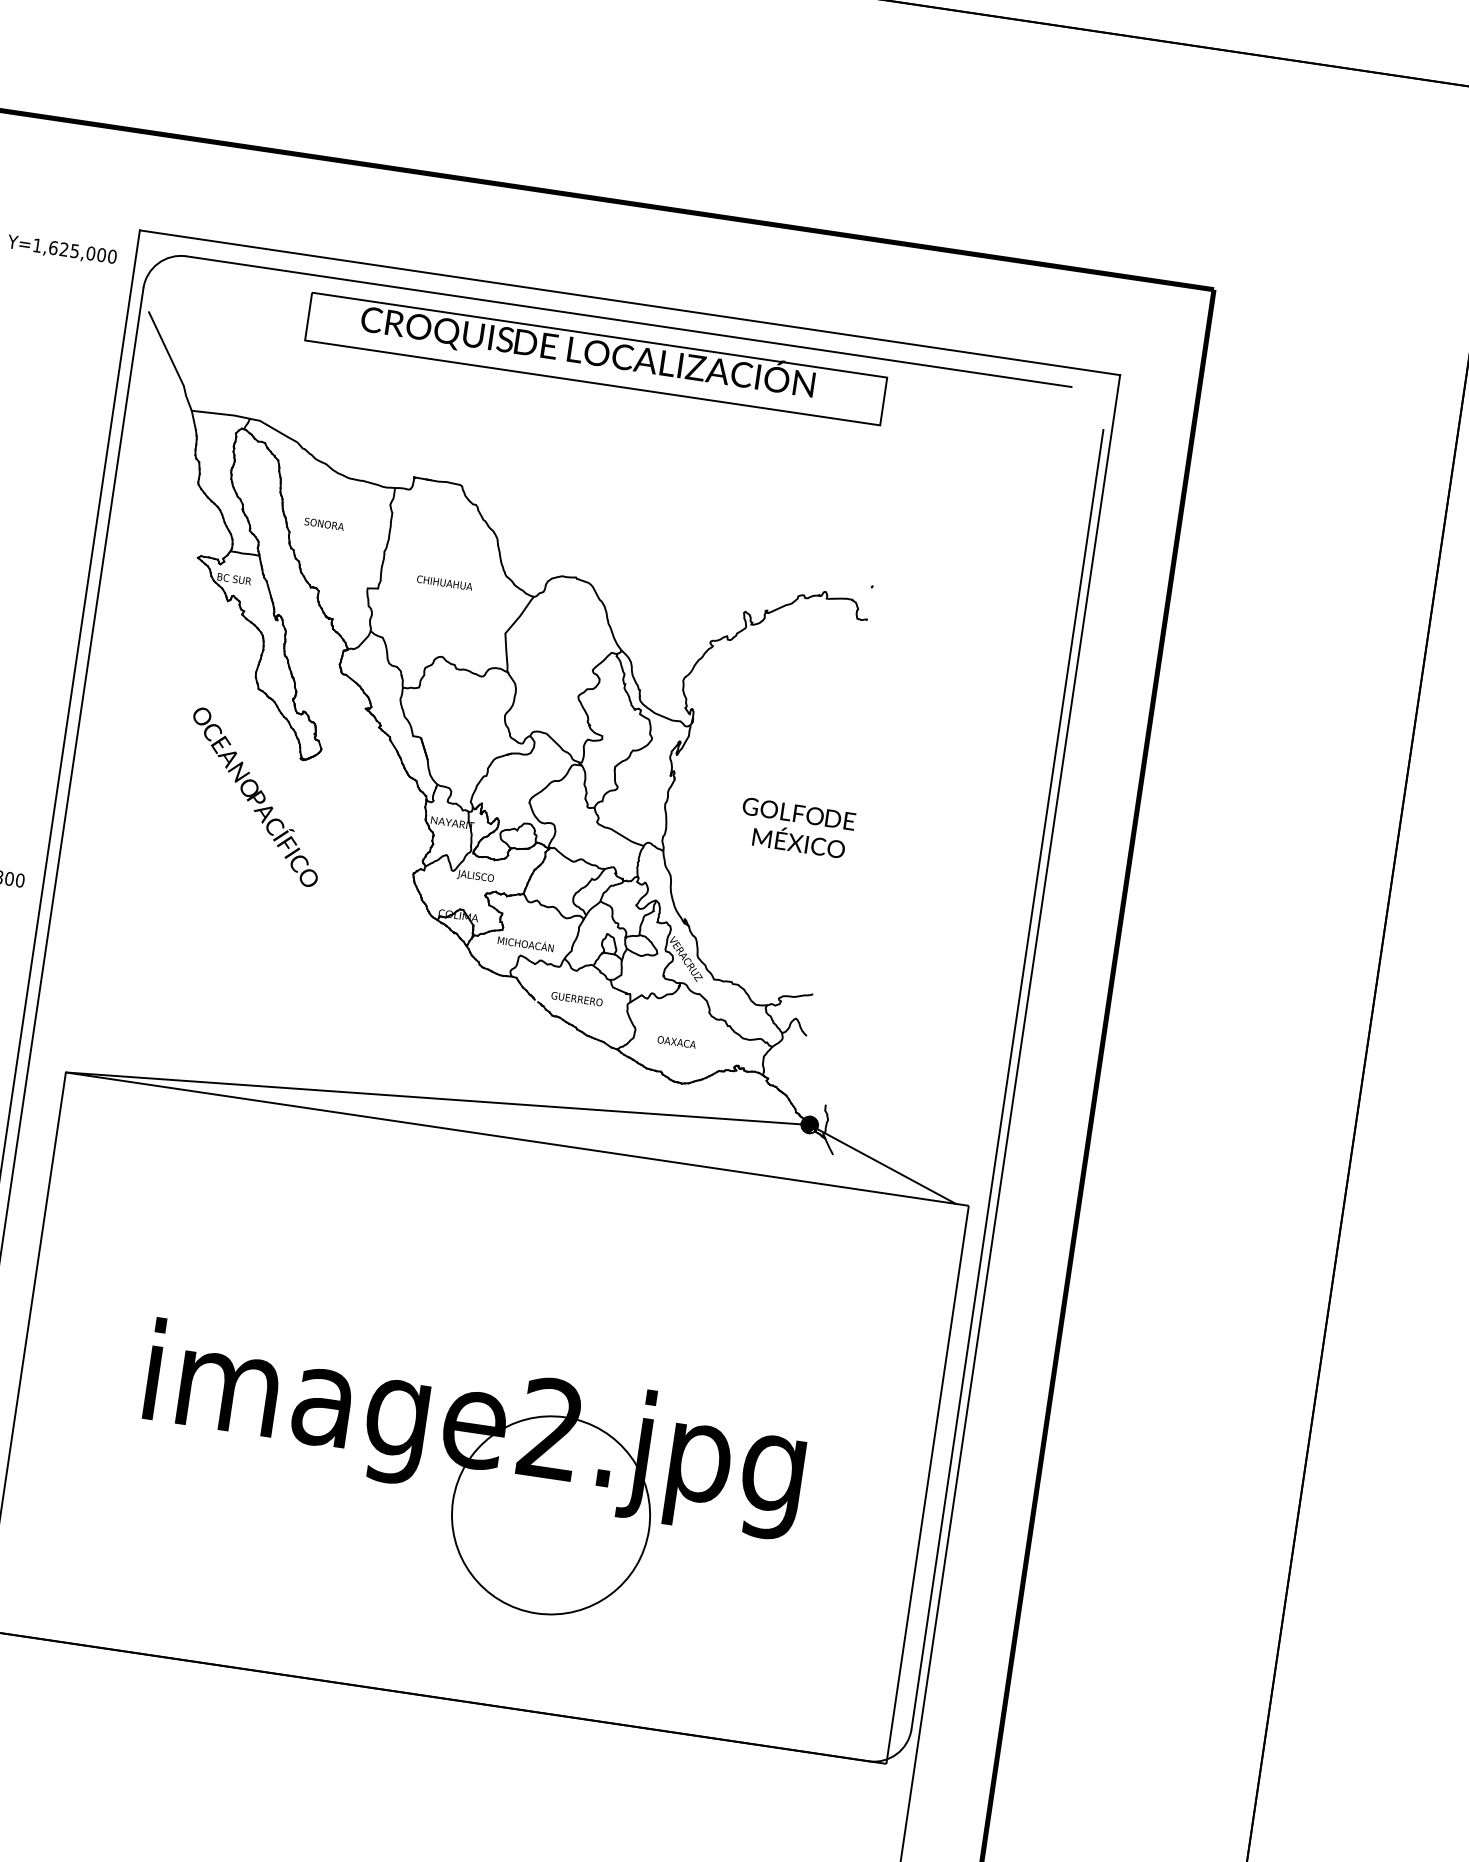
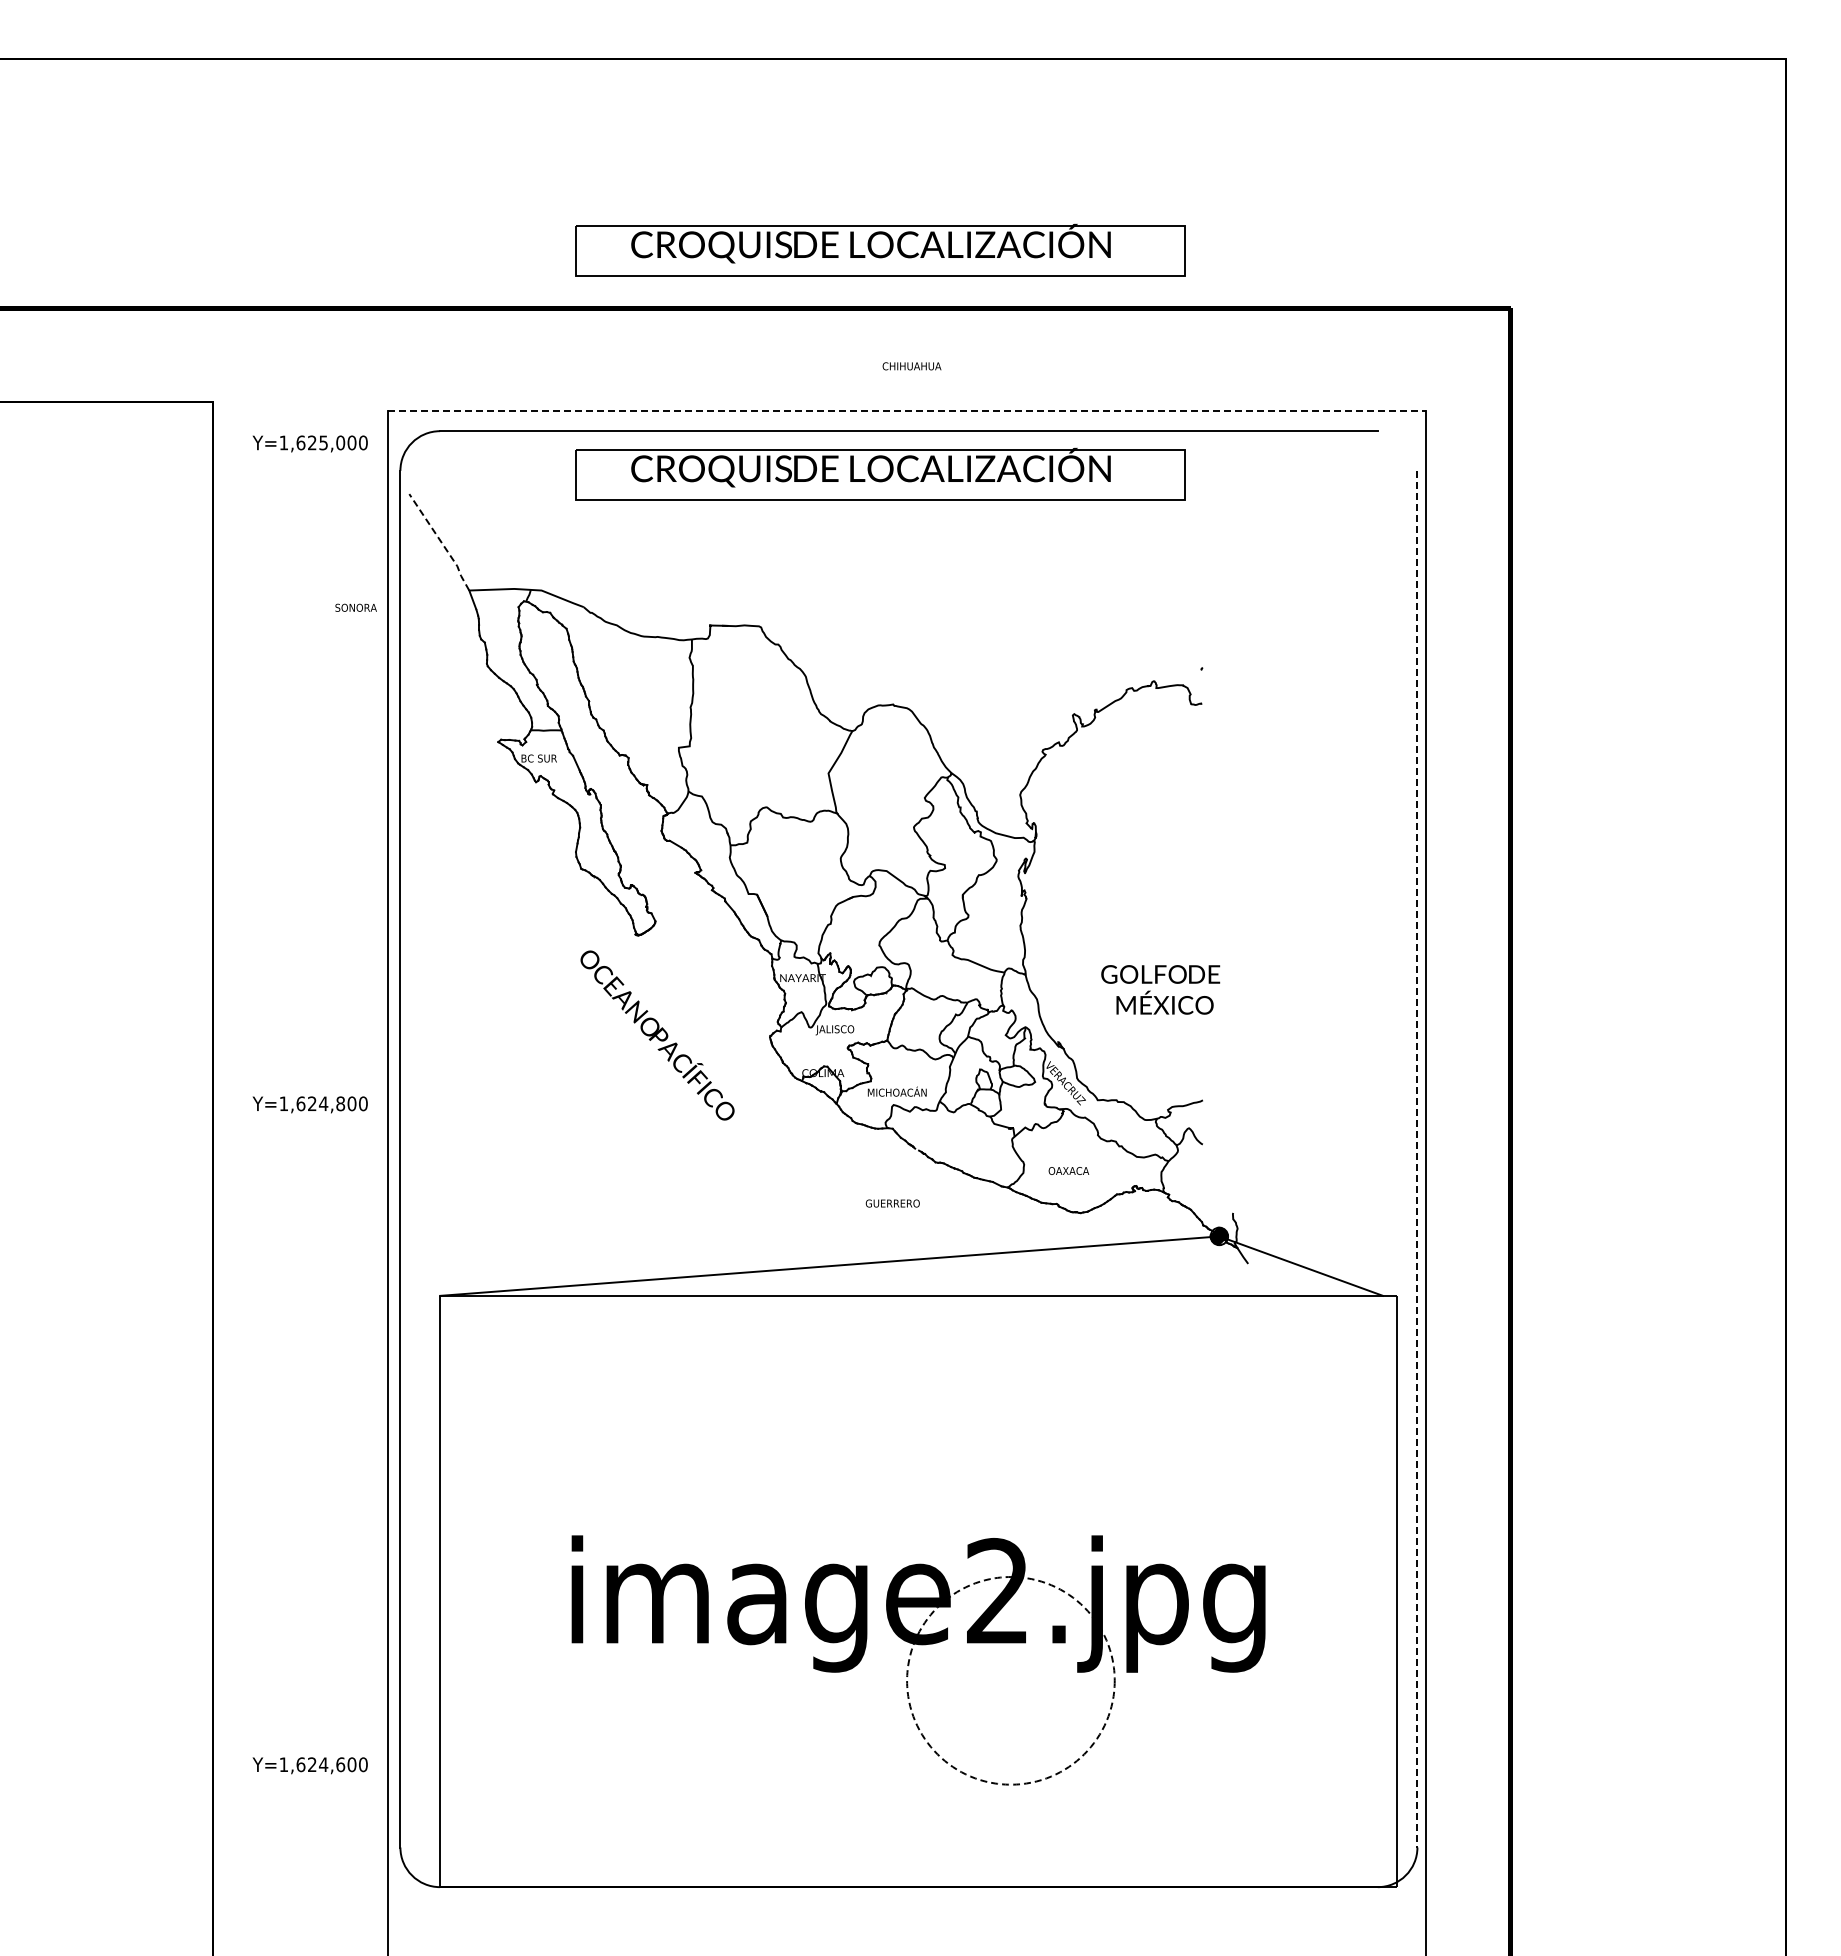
part: (627, 146) -> (880, 249), added
line: (630, 302) -> (907, 411), solid -> dashed
line: (172, 361) -> (441, 542), solid -> dashed
text: (323, 523) -> (355, 607), moved
text: (444, 583) -> (911, 366), moved
text: (255, 797) -> (657, 1035), moved
text: (796, 828) -> (1160, 989), moved
text: (576, 999) -> (892, 1203), moved
line: (1007, 1079) -> (1417, 1159), solid -> dashed
circle: (550, 1515) -> (1010, 1680), solid -> dashed

